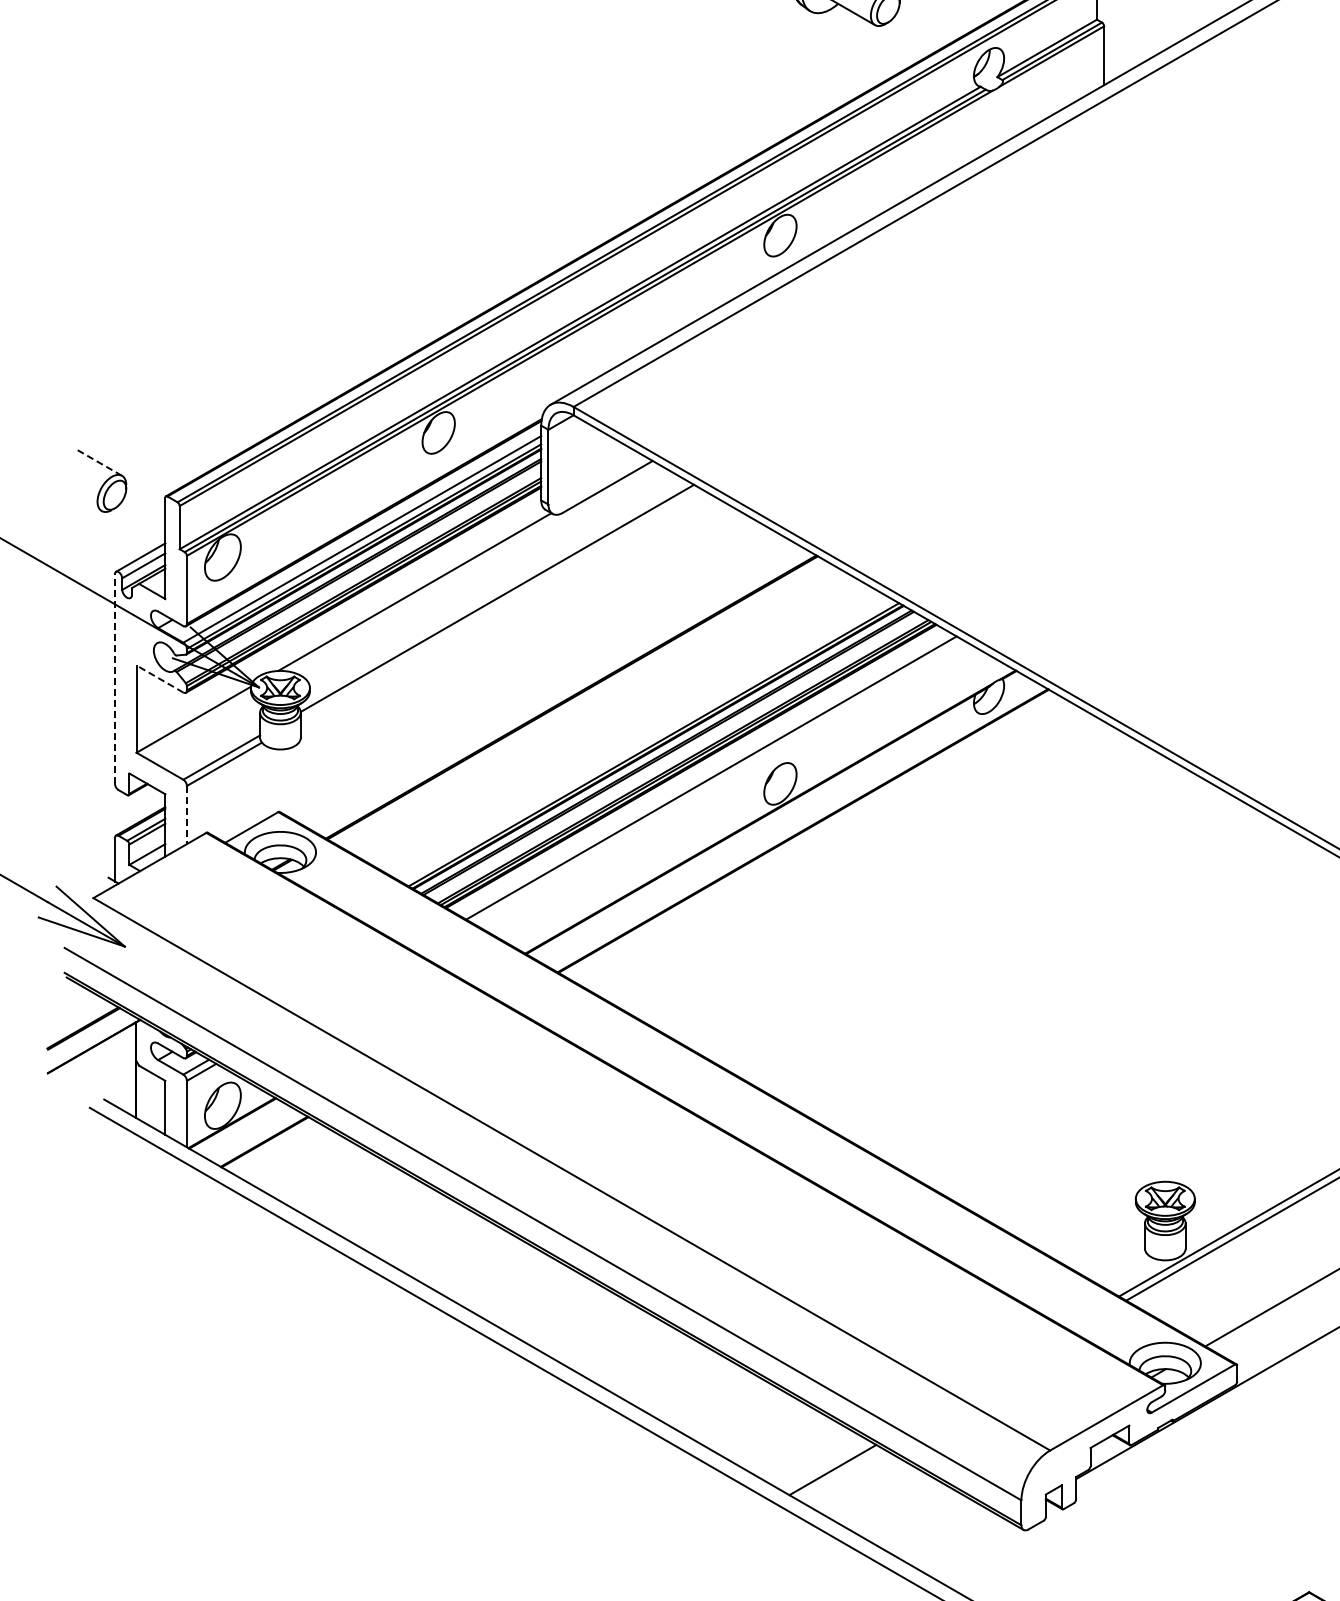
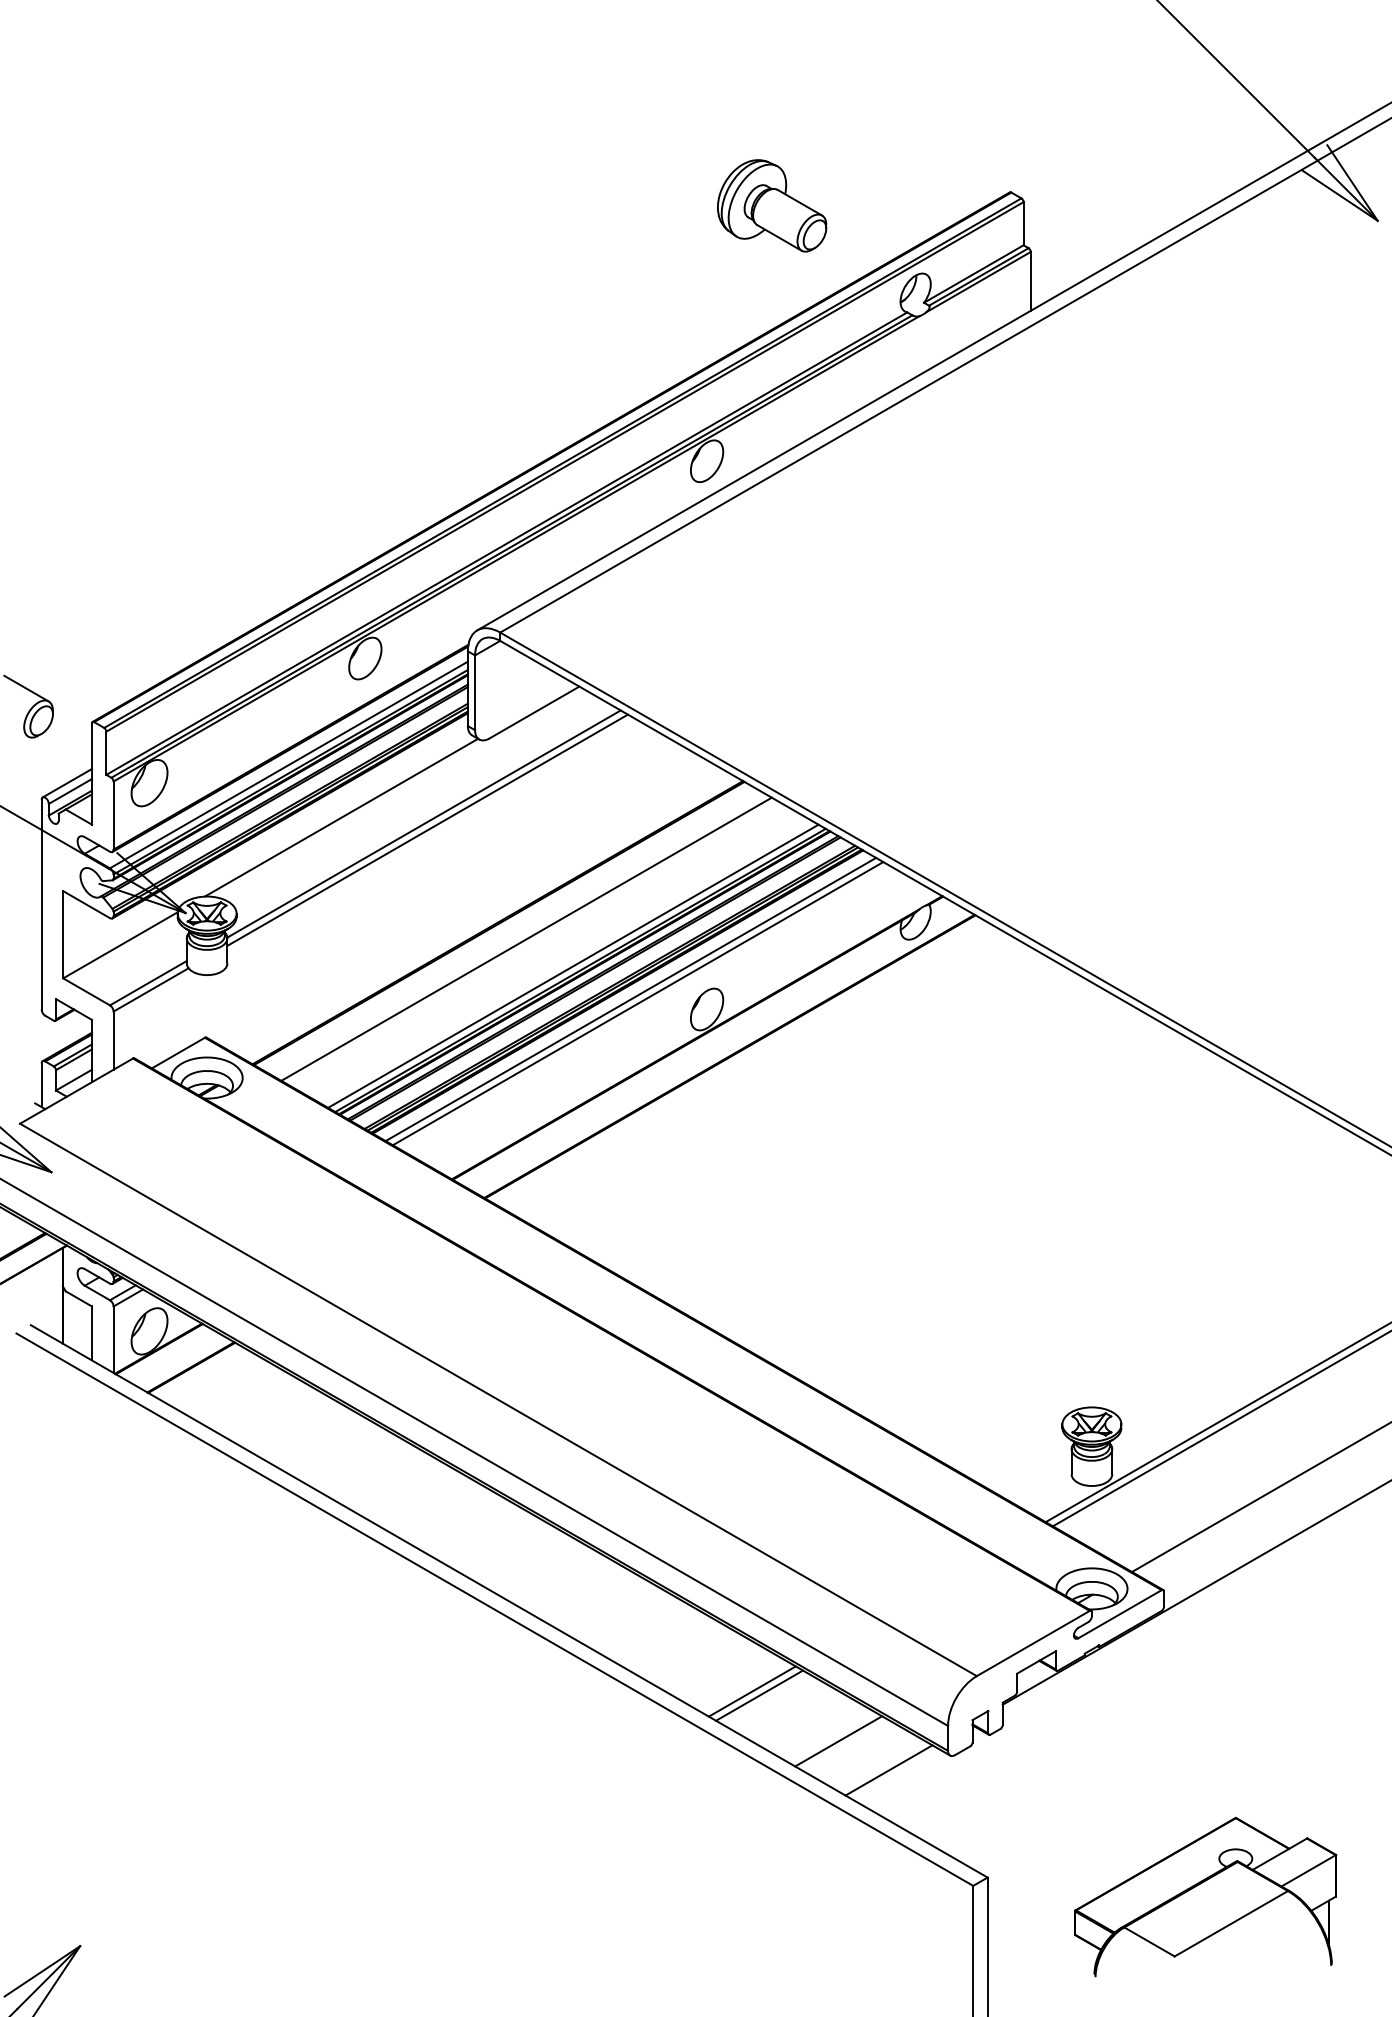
line: (99, 462) -> (26, 688), dashed -> solid
line: (500, 603) -> (427, 829), added
line: (114, 678) -> (41, 904), dashed -> solid
line: (159, 678) -> (86, 904), dashed -> solid
line: (599, 712) -> (526, 938), added
line: (646, 739) -> (573, 965), added
line: (703, 773) -> (630, 999), added
line: (186, 815) -> (113, 1041), dashed -> solid
line: (824, 1465) -> (751, 1691), added
line: (911, 1515) -> (838, 1741), added
line: (961, 1544) -> (888, 1770), added

